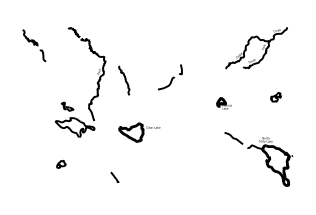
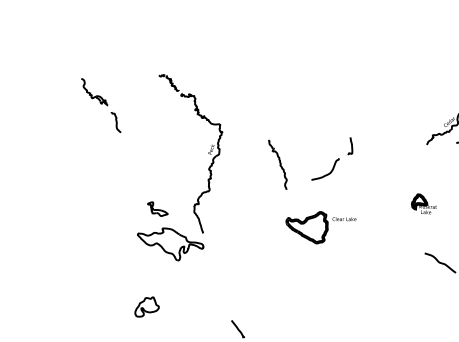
part: (124, 80) -> (278, 164), moved
part: (139, 132) -> (320, 227), moved
part: (61, 164) -> (147, 307), size x1.6

